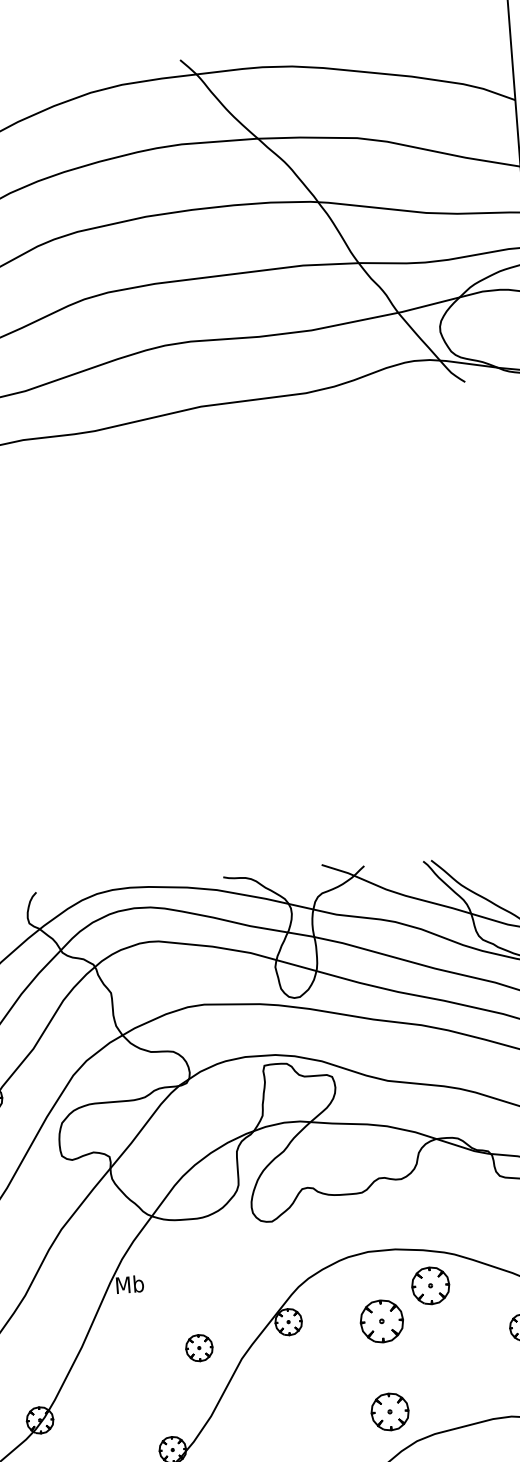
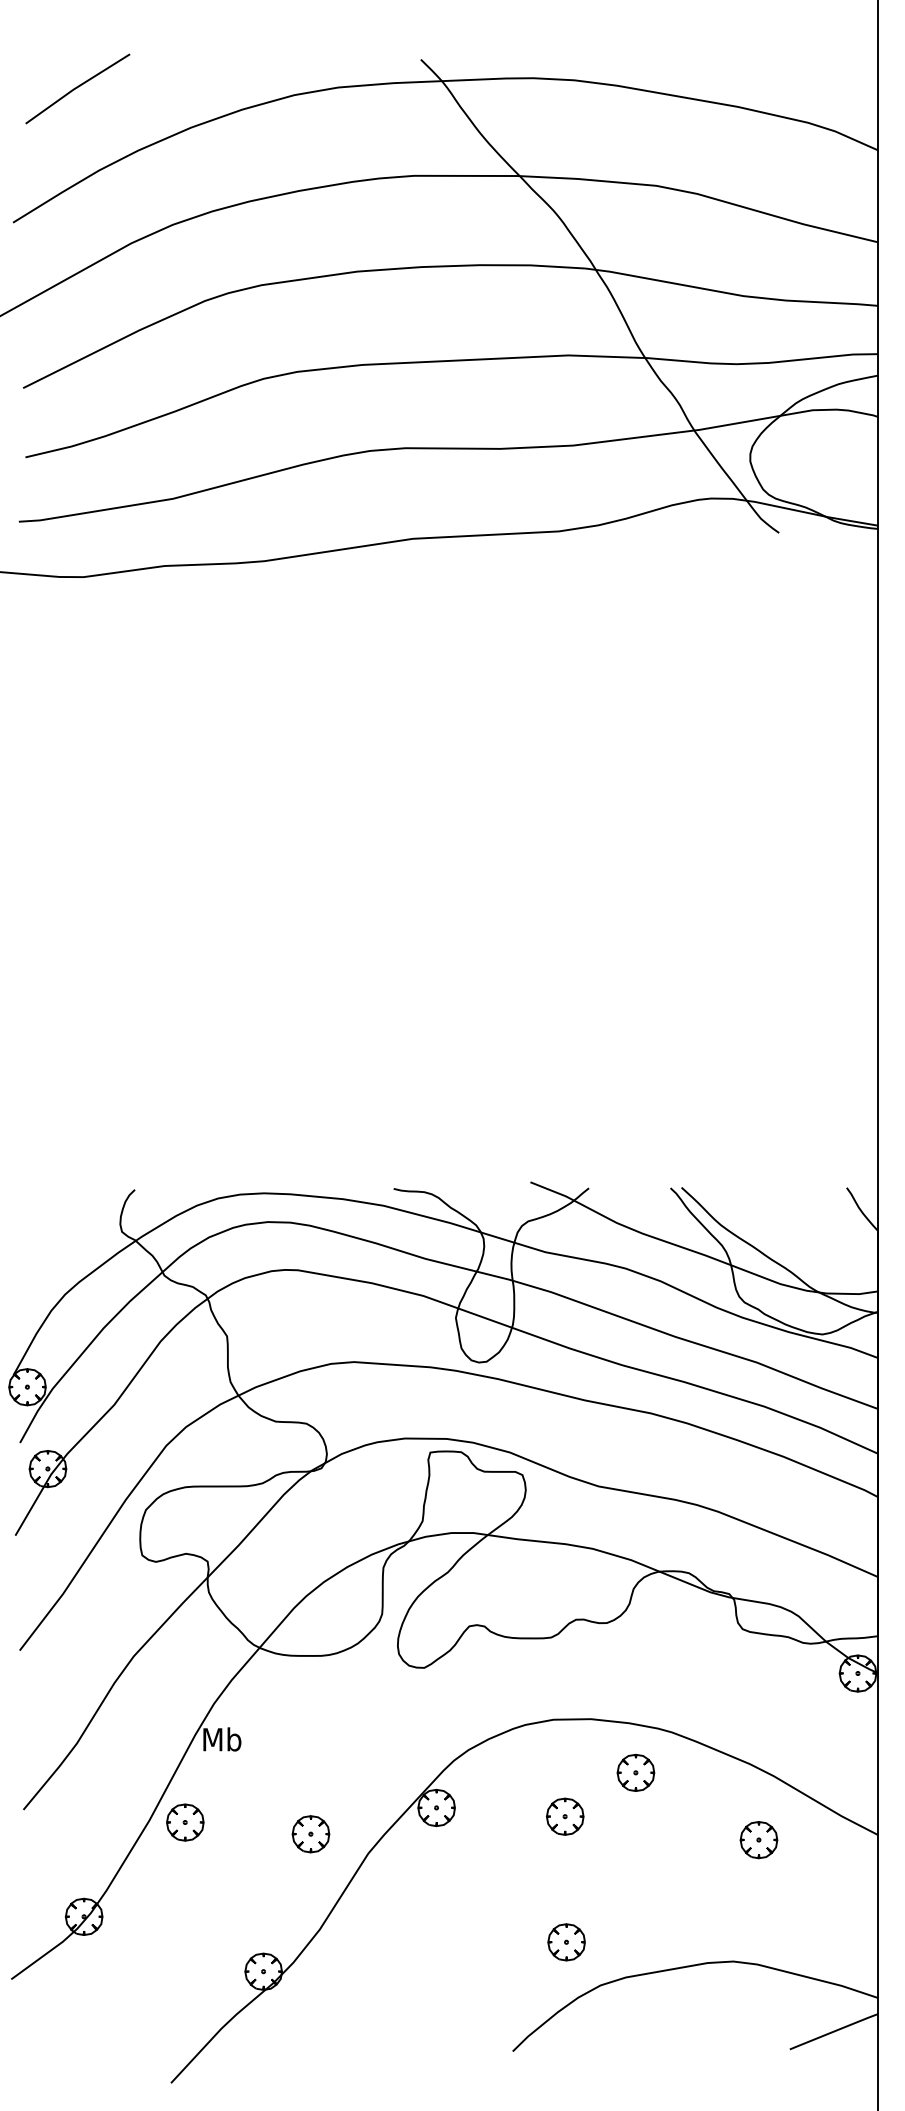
part: (430, 1285) -> (635, 1772), size x0.71
part: (382, 1321) -> (565, 1816), size x0.62
part: (108, 1346) -> (185, 1822), added
part: (389, 1412) -> (566, 1942), size x0.71

